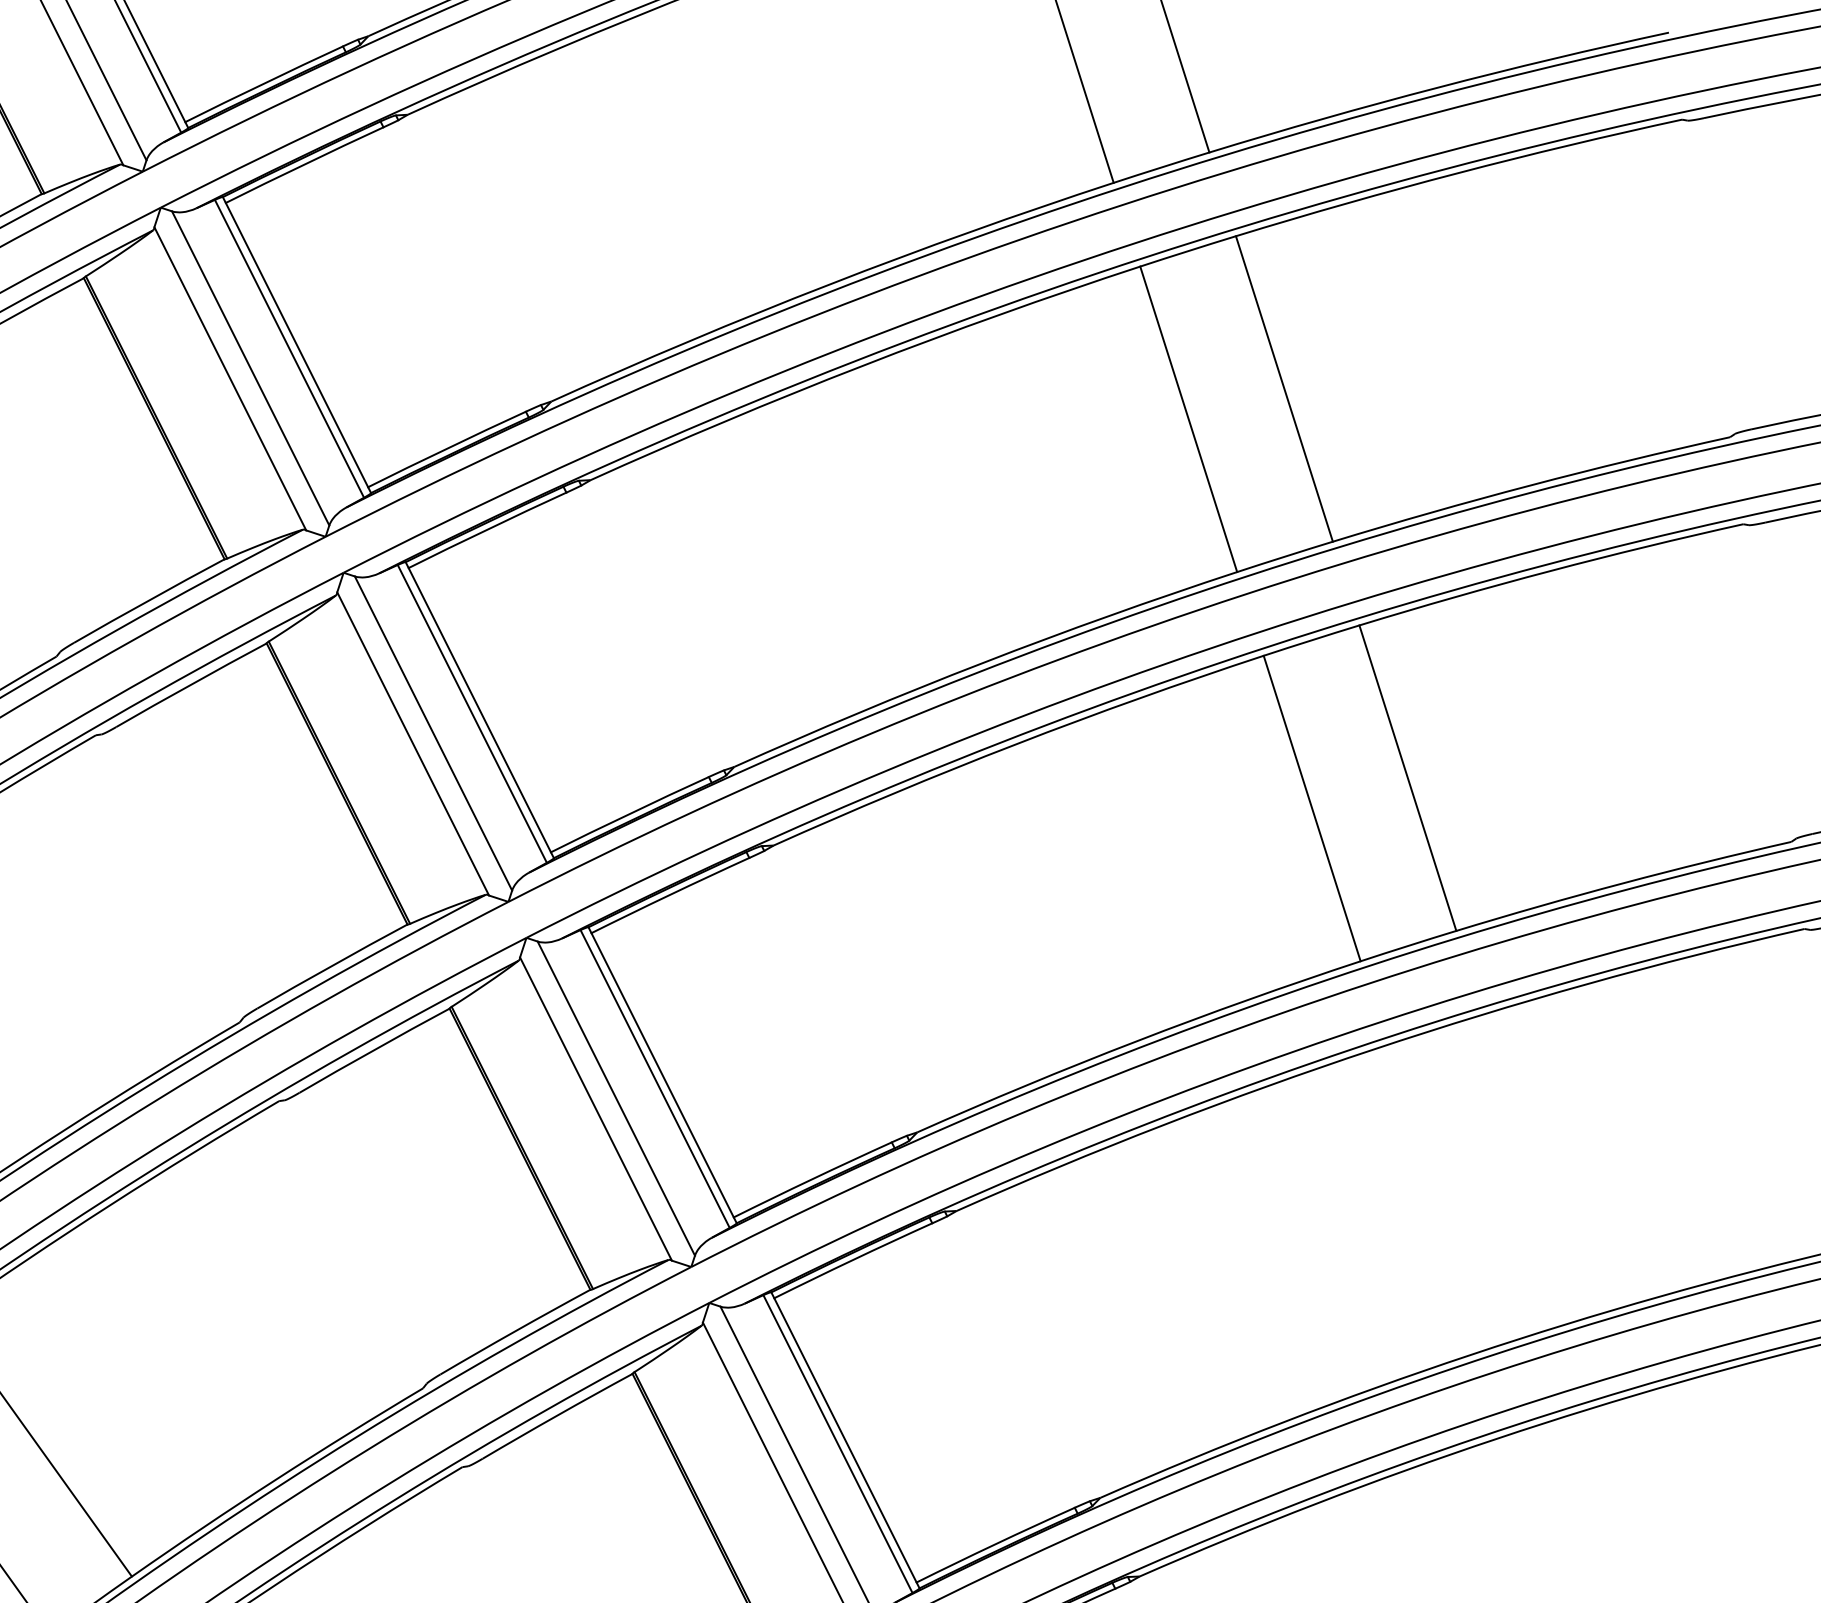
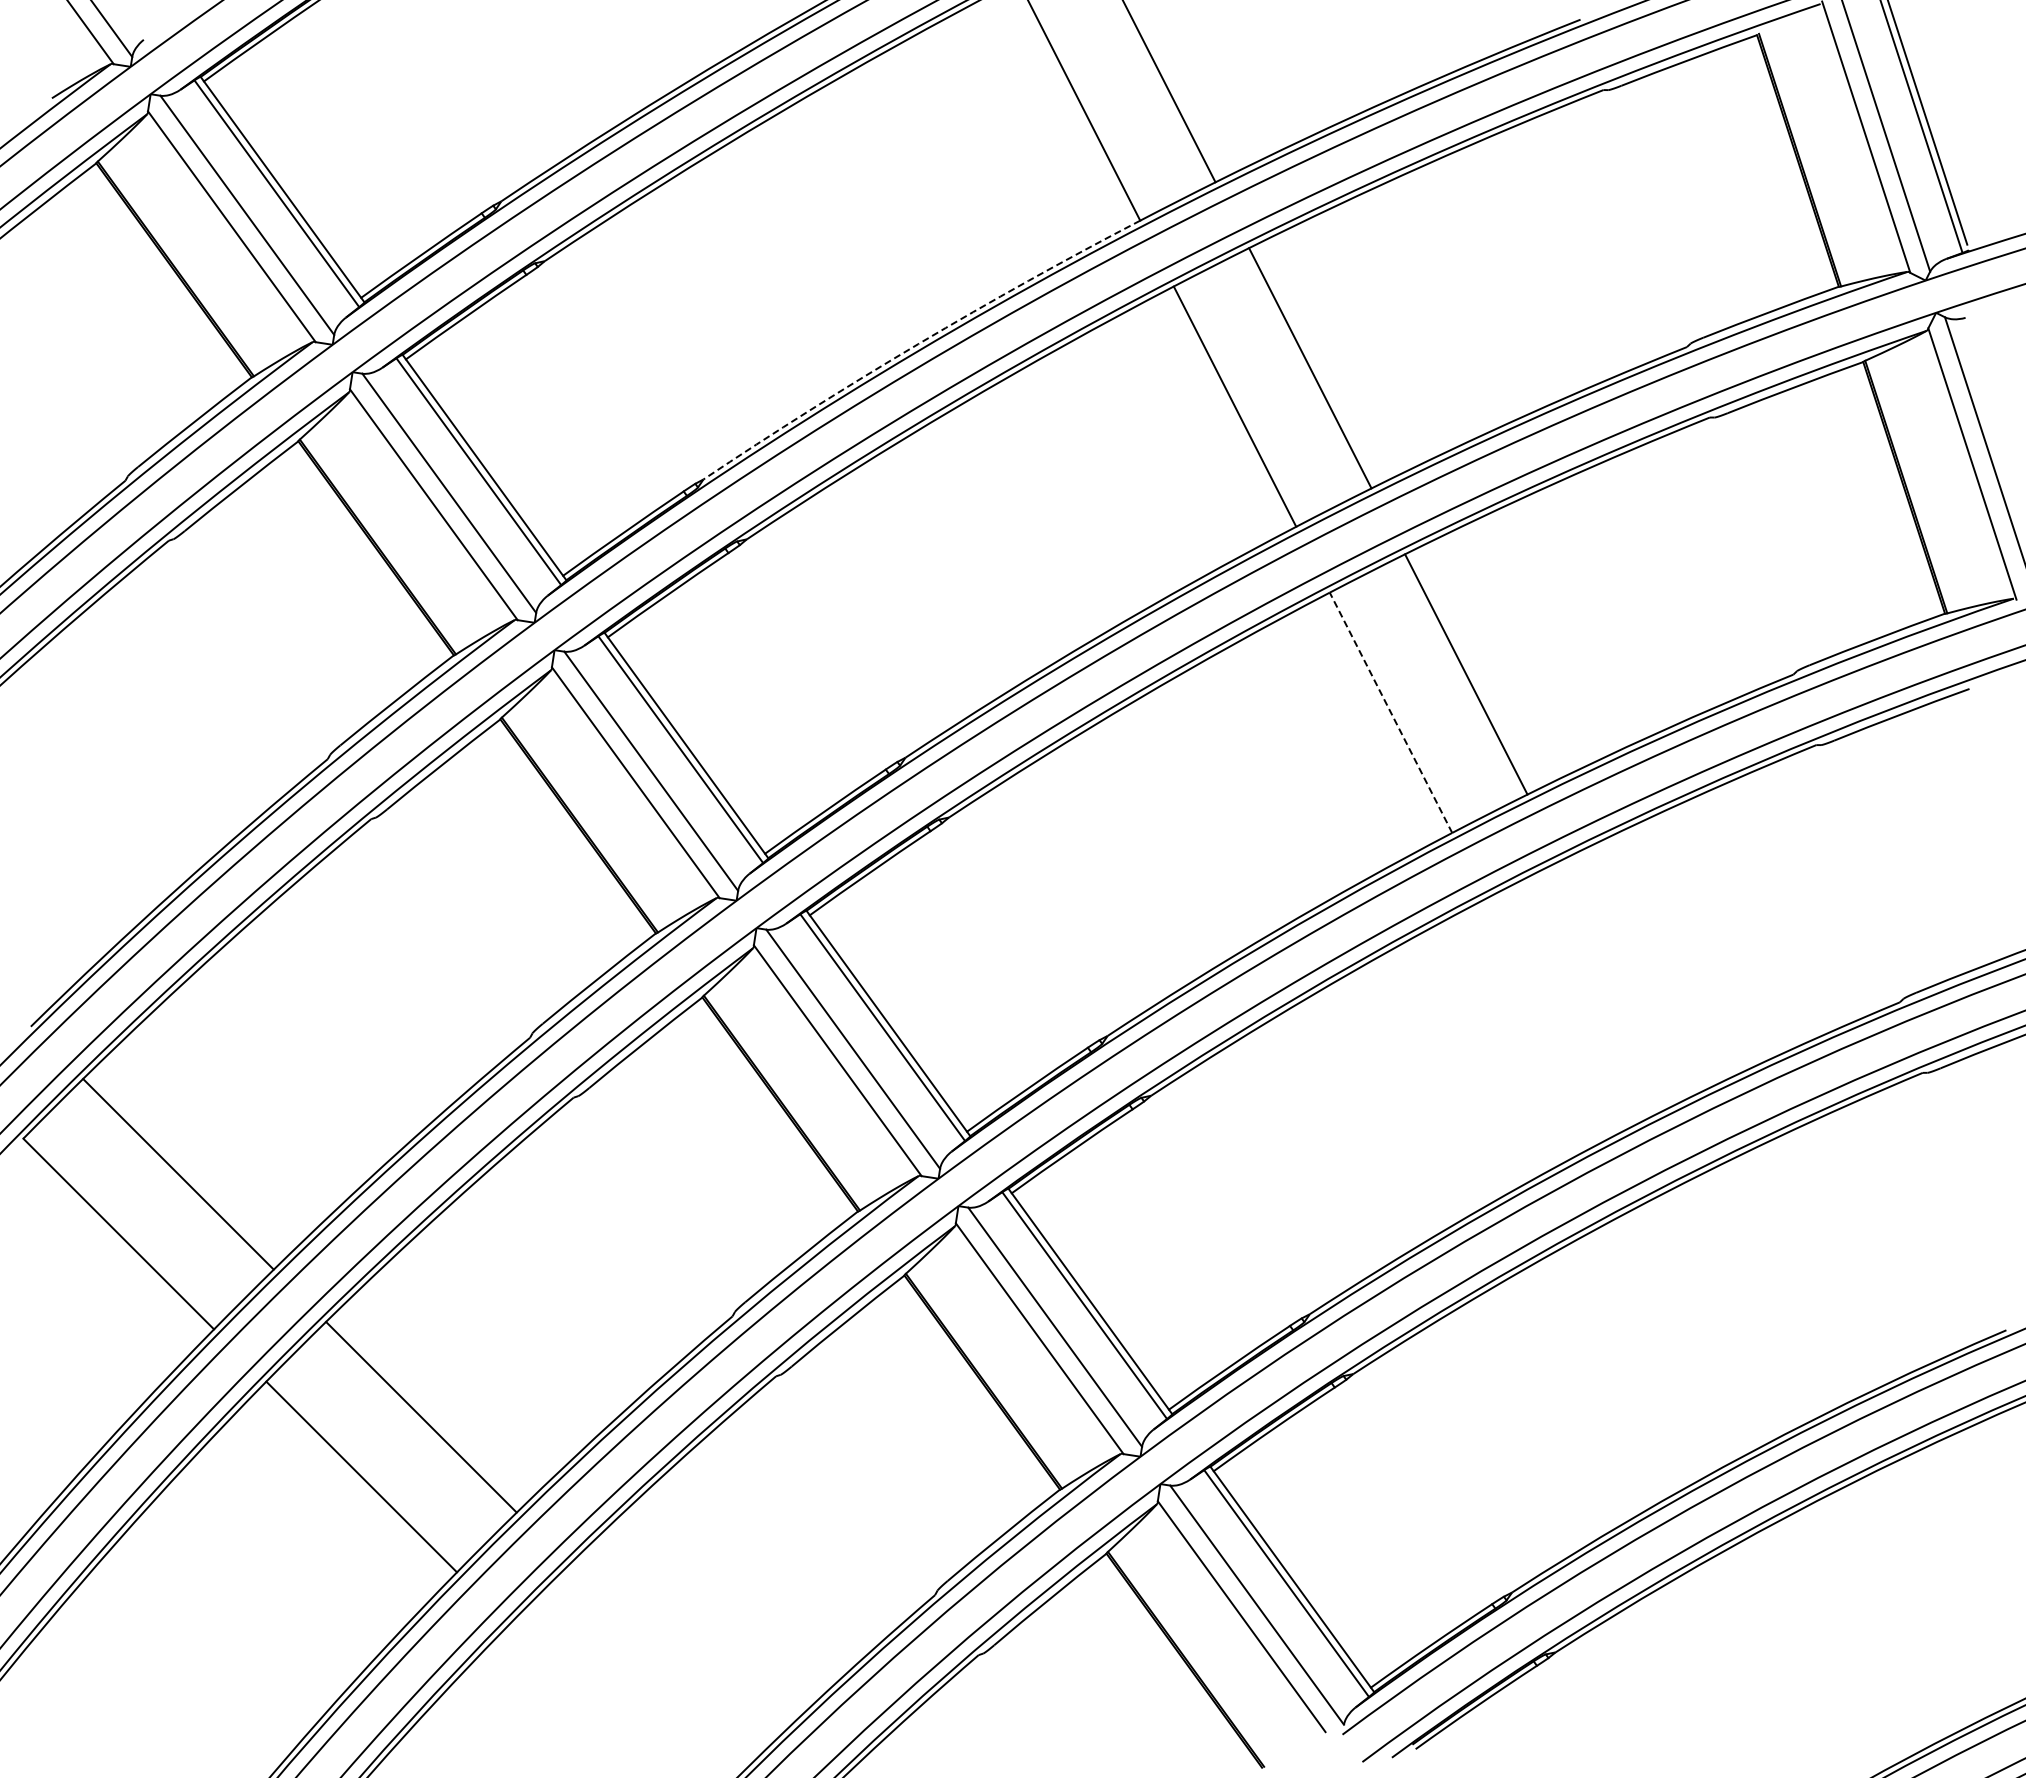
arc: (829, 285) -> (918, 344), solid -> dashed
line: (1312, 808) -> (1391, 712), solid -> dashed

